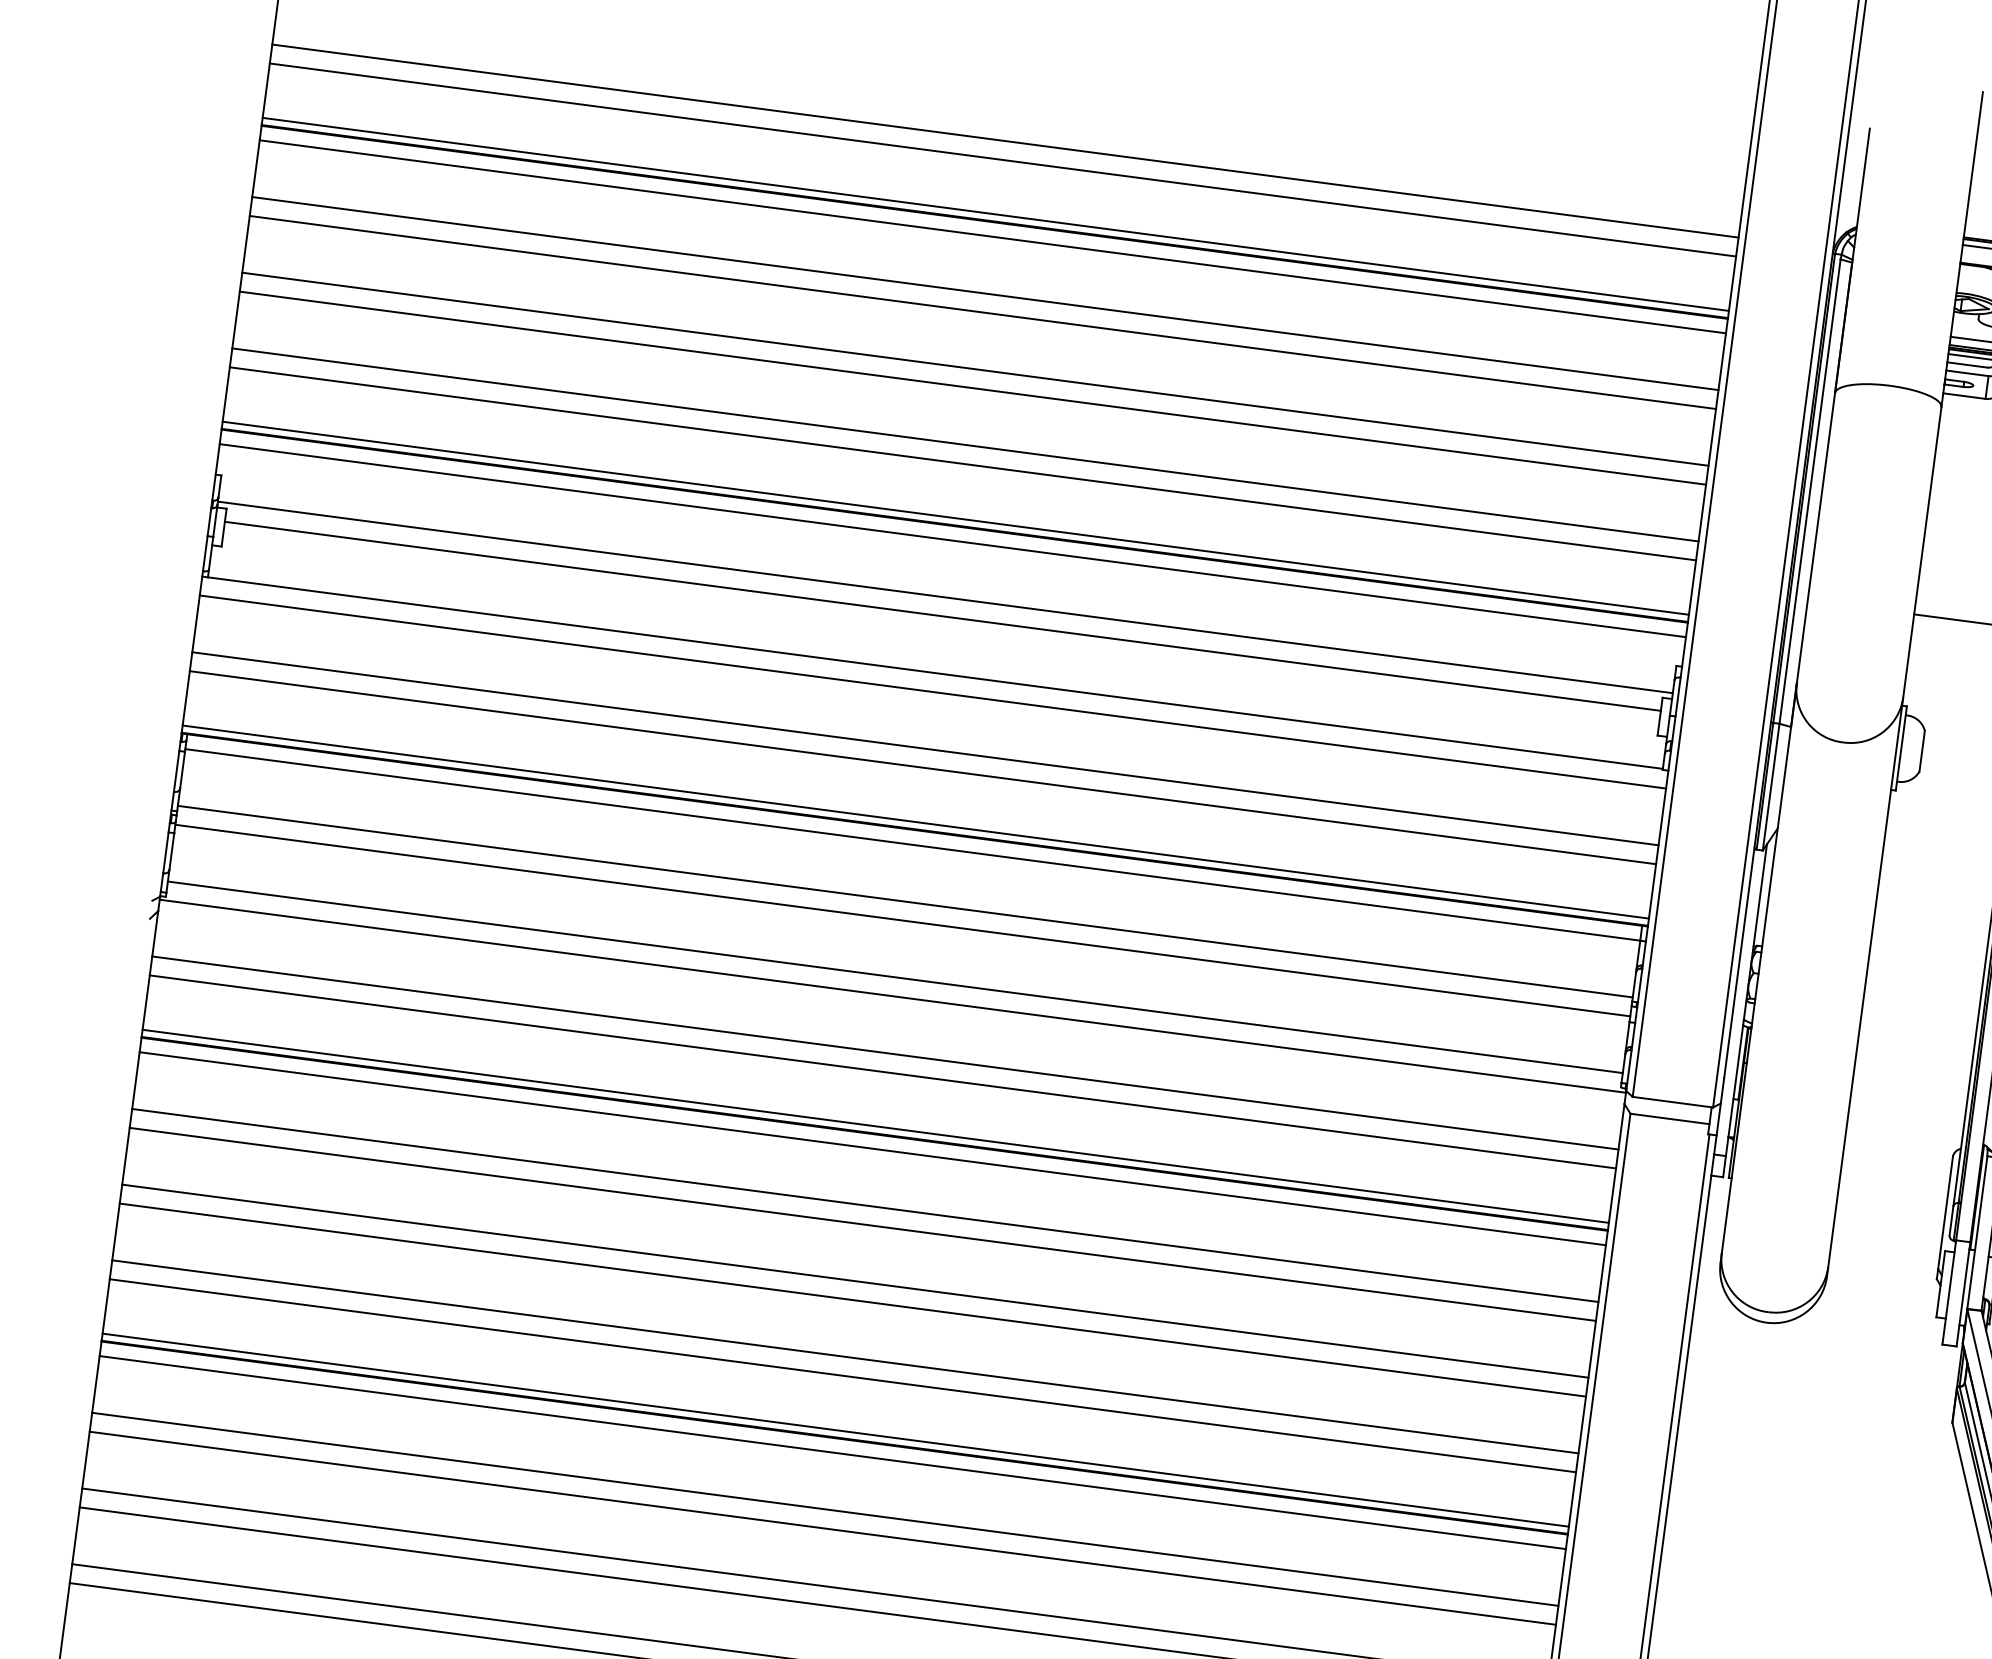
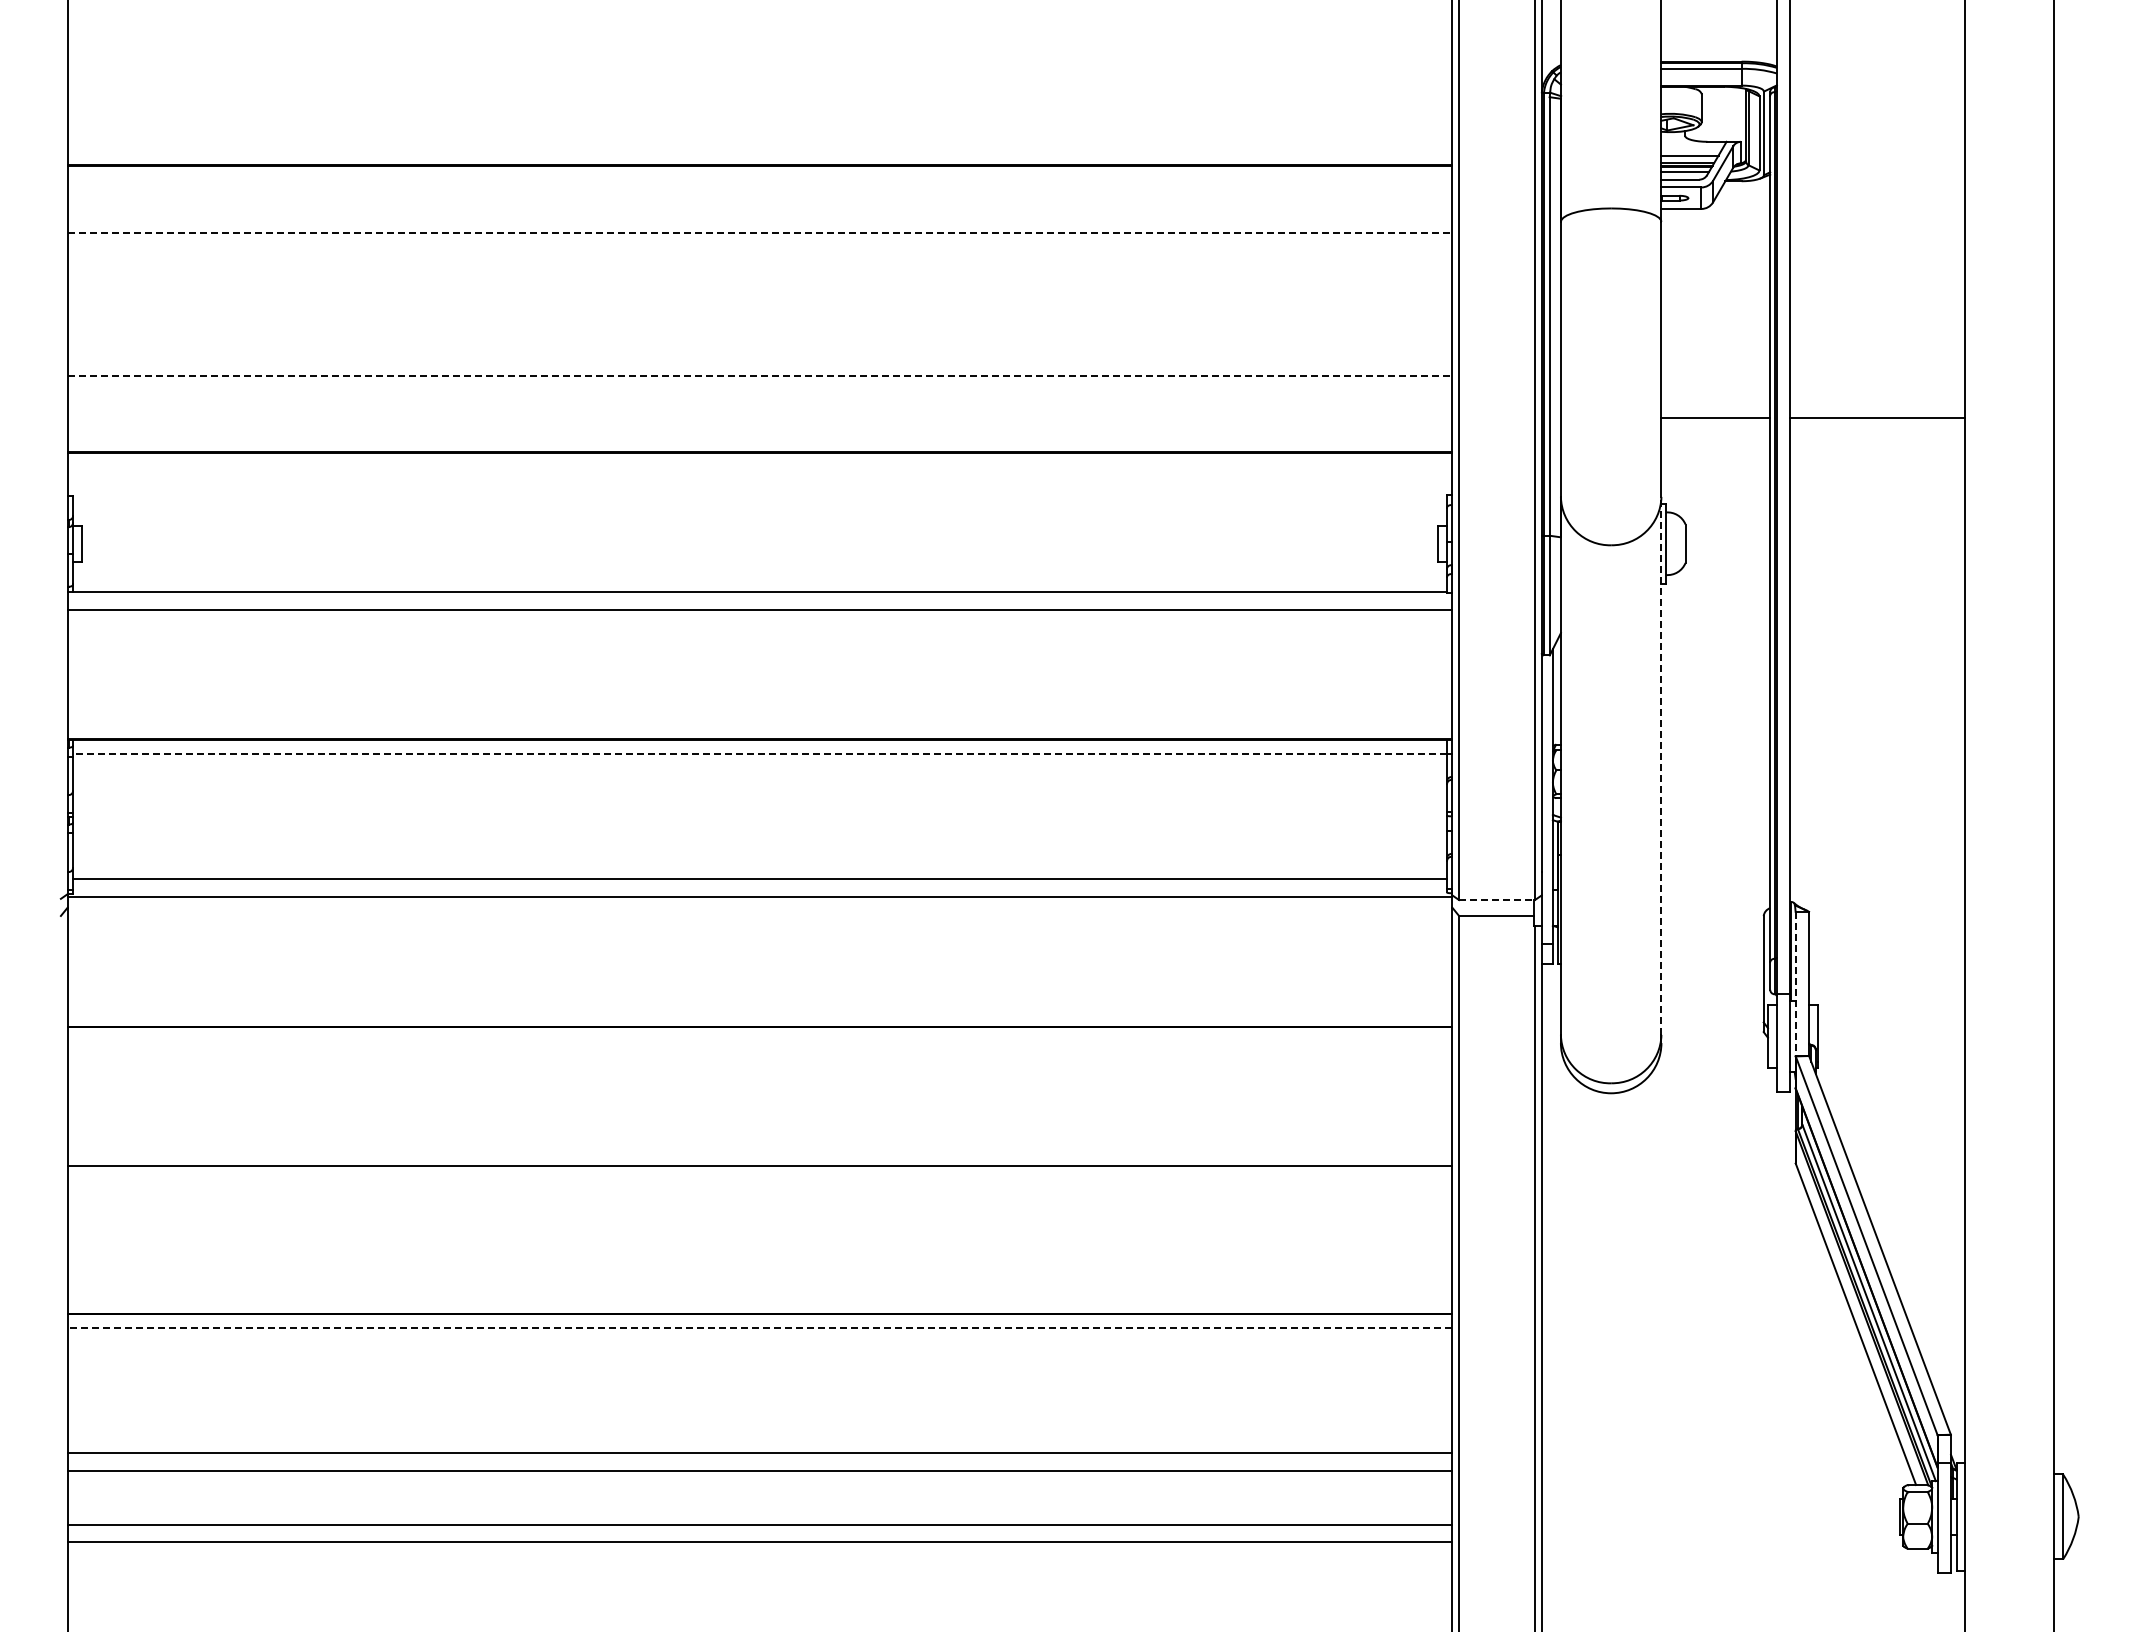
line: (1004, 141) -> (759, 89), removed
line: (1002, 160) -> (759, 107), removed
line: (995, 214) -> (759, 158), removed
line: (992, 236) -> (759, 179), removed
line: (985, 293) -> (760, 233), solid -> dashed
line: (982, 312) -> (759, 251), removed
line: (974, 368) -> (759, 304), removed
line: (972, 387) -> (759, 322), removed
line: (965, 445) -> (760, 376), solid -> dashed
line: (962, 464) -> (759, 394), removed
line: (955, 518) -> (759, 445), removed
line: (952, 540) -> (759, 466), removed
line: (944, 597) -> (759, 520), removed
line: (942, 616) -> (759, 538), removed
line: (924, 748) -> (759, 663), removed
line: (922, 767) -> (759, 681), removed
line: (915, 821) -> (759, 732), removed
line: (912, 845) -> (759, 754), solid -> dashed
line: (904, 901) -> (759, 807), removed
line: (902, 920) -> (759, 825), removed
line: (1865, 982) -> (1661, 765), solid -> dashed
line: (884, 1052) -> (759, 950), removed
line: (882, 1071) -> (759, 968), removed
line: (1673, 1102) -> (1497, 900), solid -> dashed
line: (875, 1125) -> (759, 1019), removed
line: (872, 1149) -> (759, 1041), removed
line: (864, 1205) -> (759, 1094), removed
line: (862, 1224) -> (759, 1112), removed
line: (1977, 1233) -> (1795, 984), solid -> dashed
line: (852, 1300) -> (759, 1184), removed
line: (844, 1356) -> (759, 1237), removed
line: (842, 1375) -> (759, 1255), removed
line: (835, 1429) -> (759, 1306), removed
line: (832, 1453) -> (759, 1328), solid -> dashed
line: (824, 1509) -> (759, 1381), removed
line: (822, 1528) -> (759, 1399), removed

